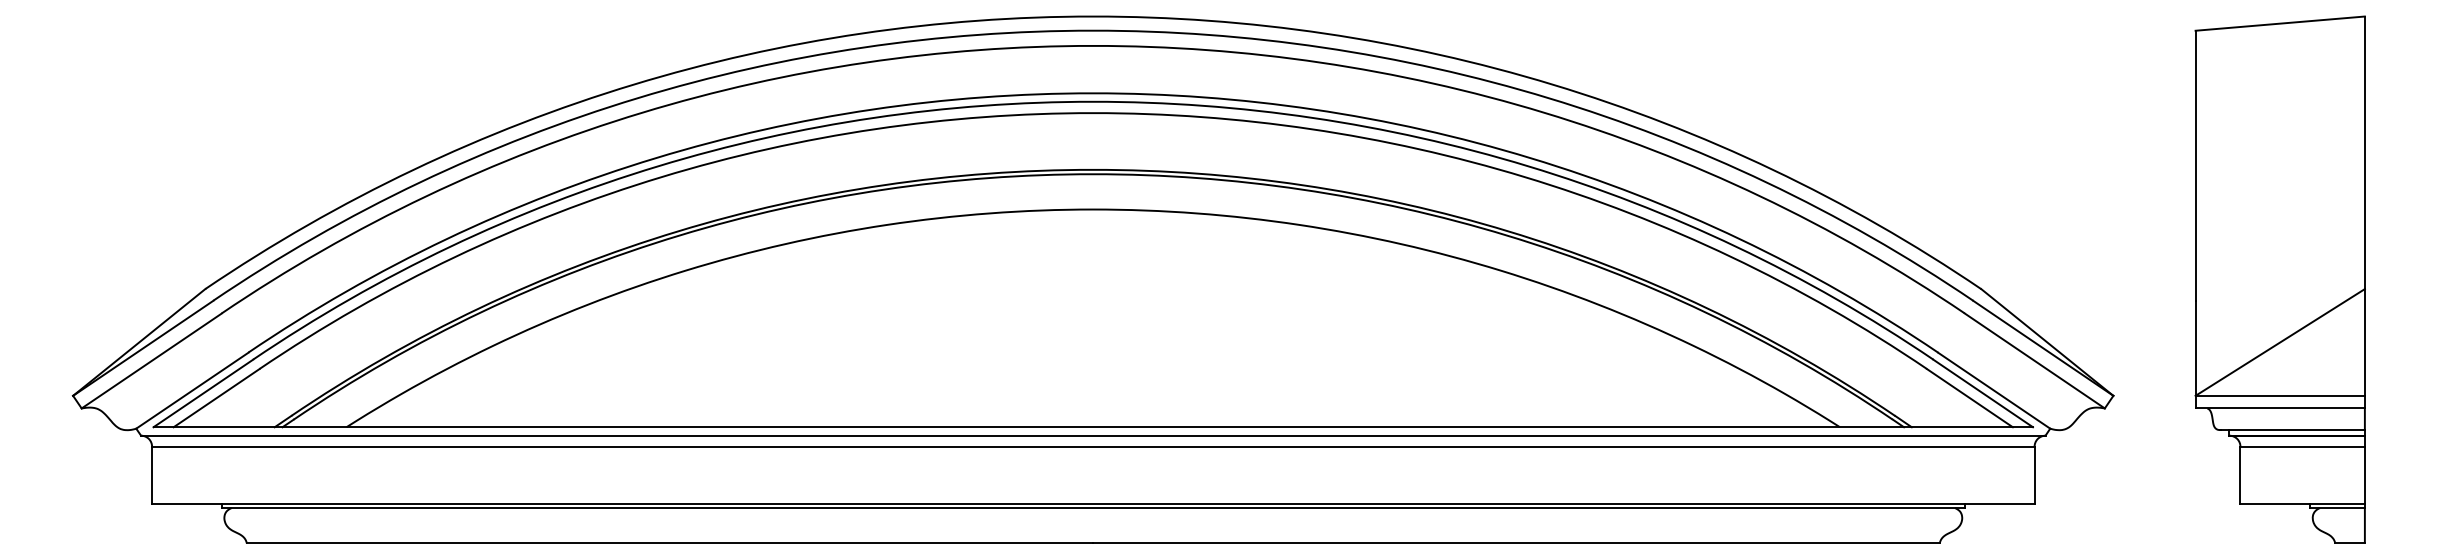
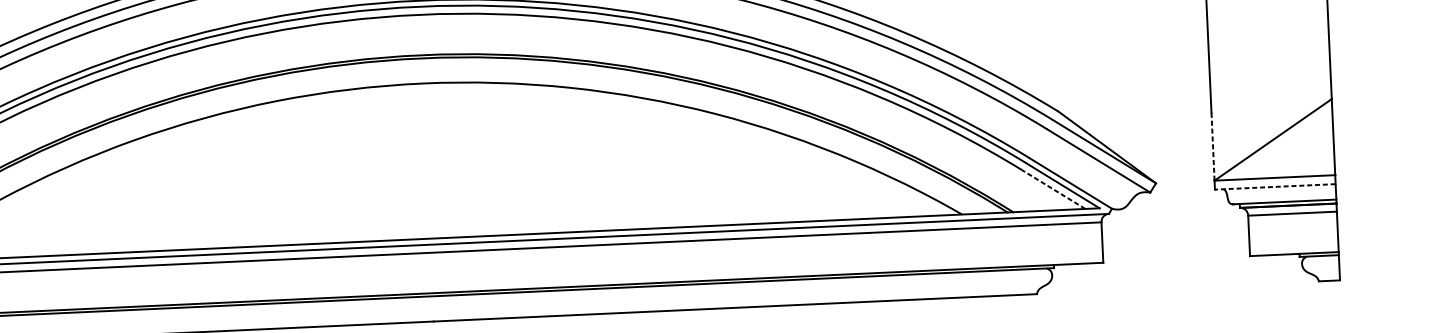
line: (2195, 347) -> (1212, 146), solid -> dashed
line: (1969, 398) -> (1053, 189), solid -> dashed
line: (2280, 408) -> (1275, 186), solid -> dashed

